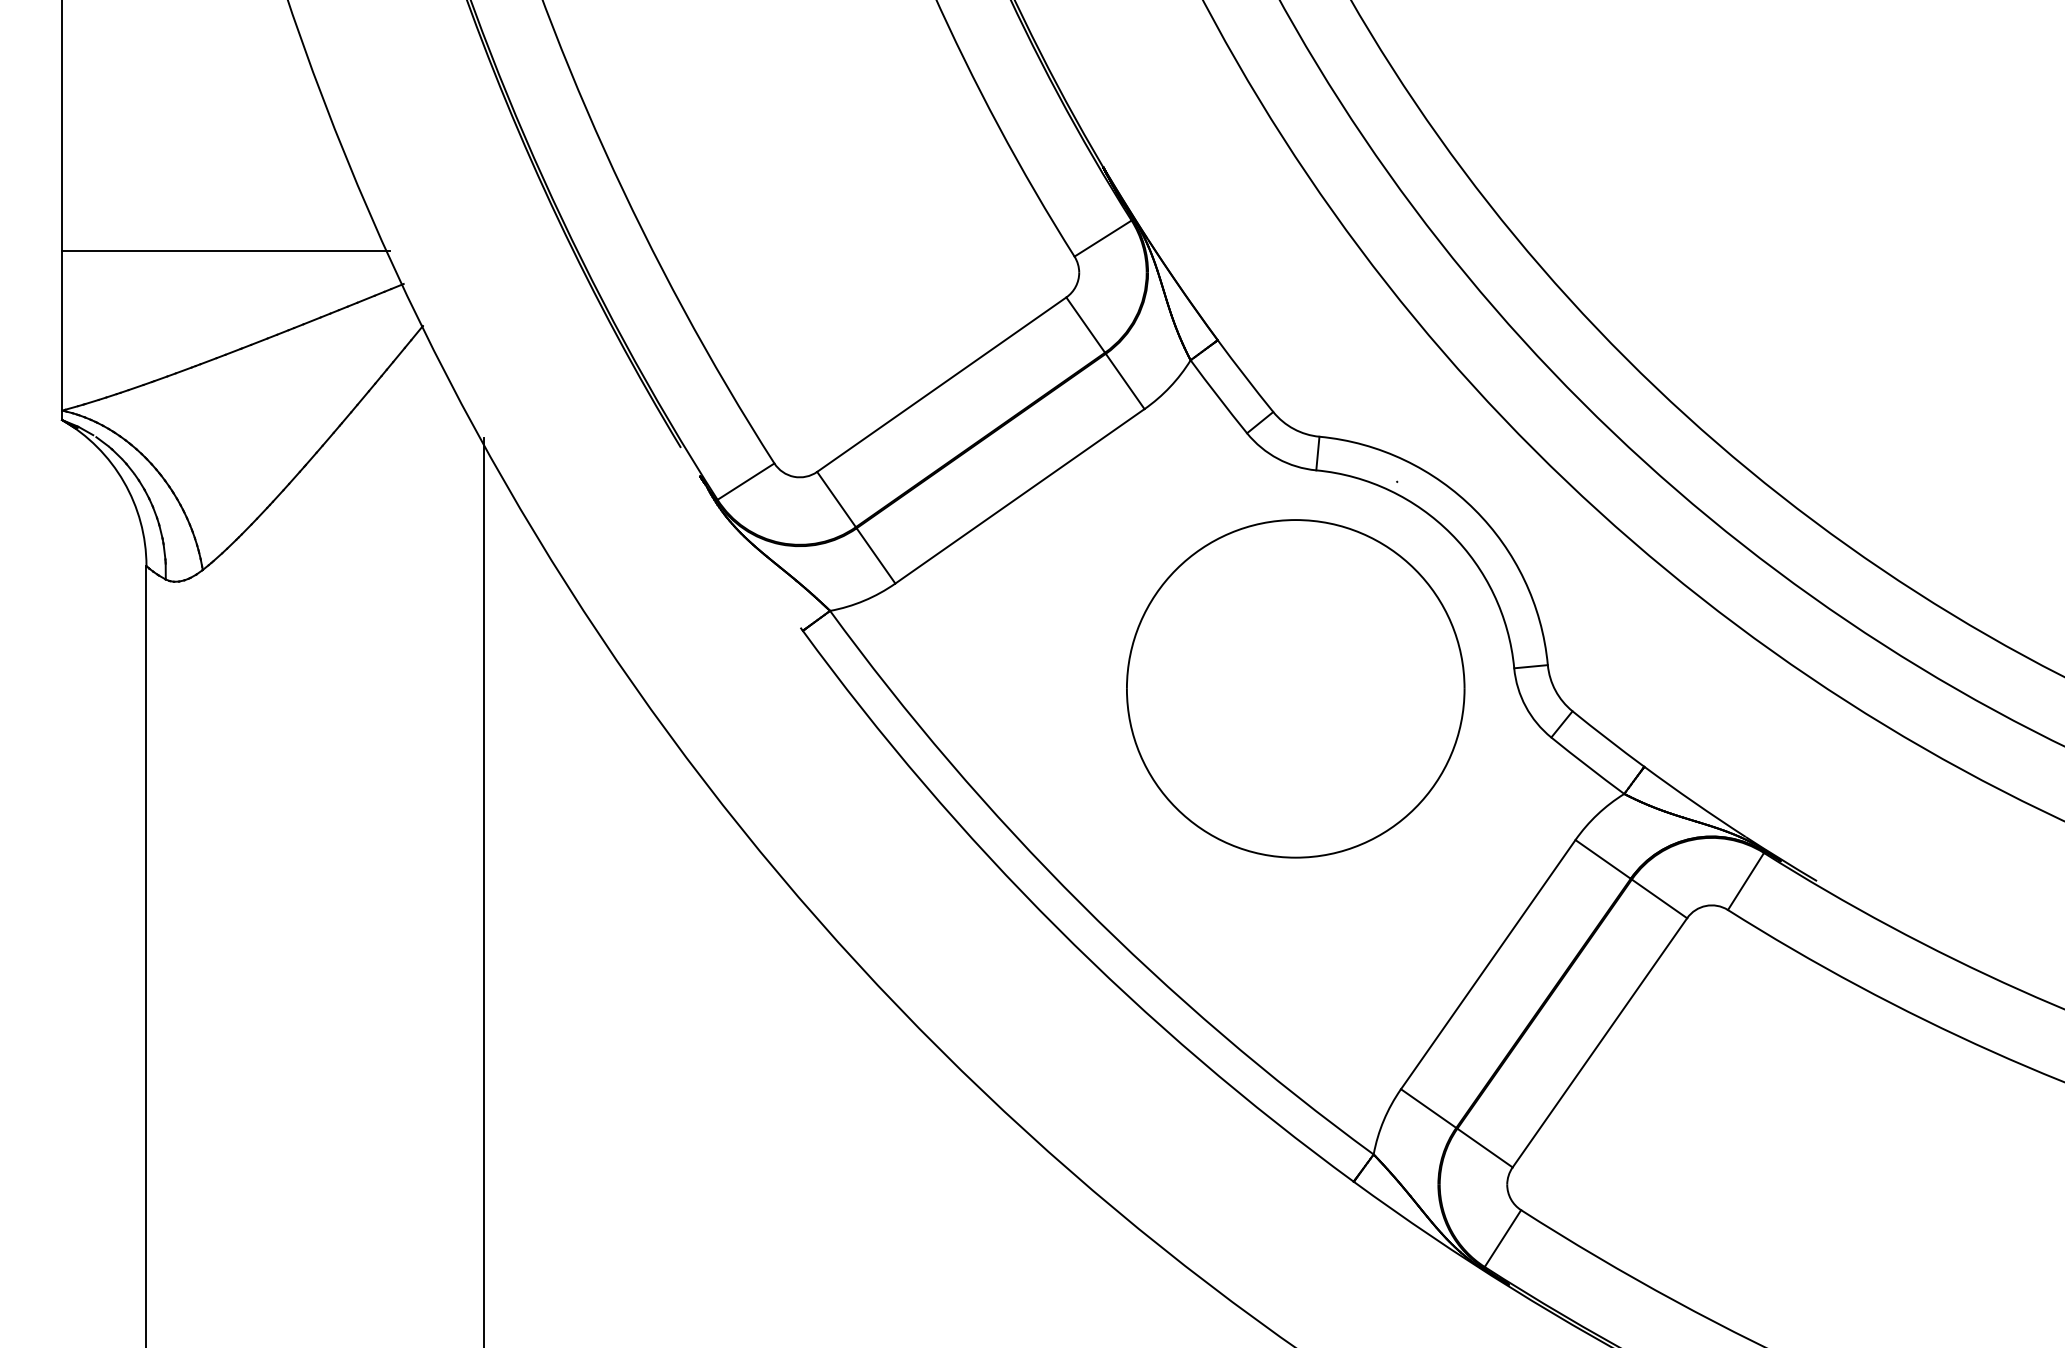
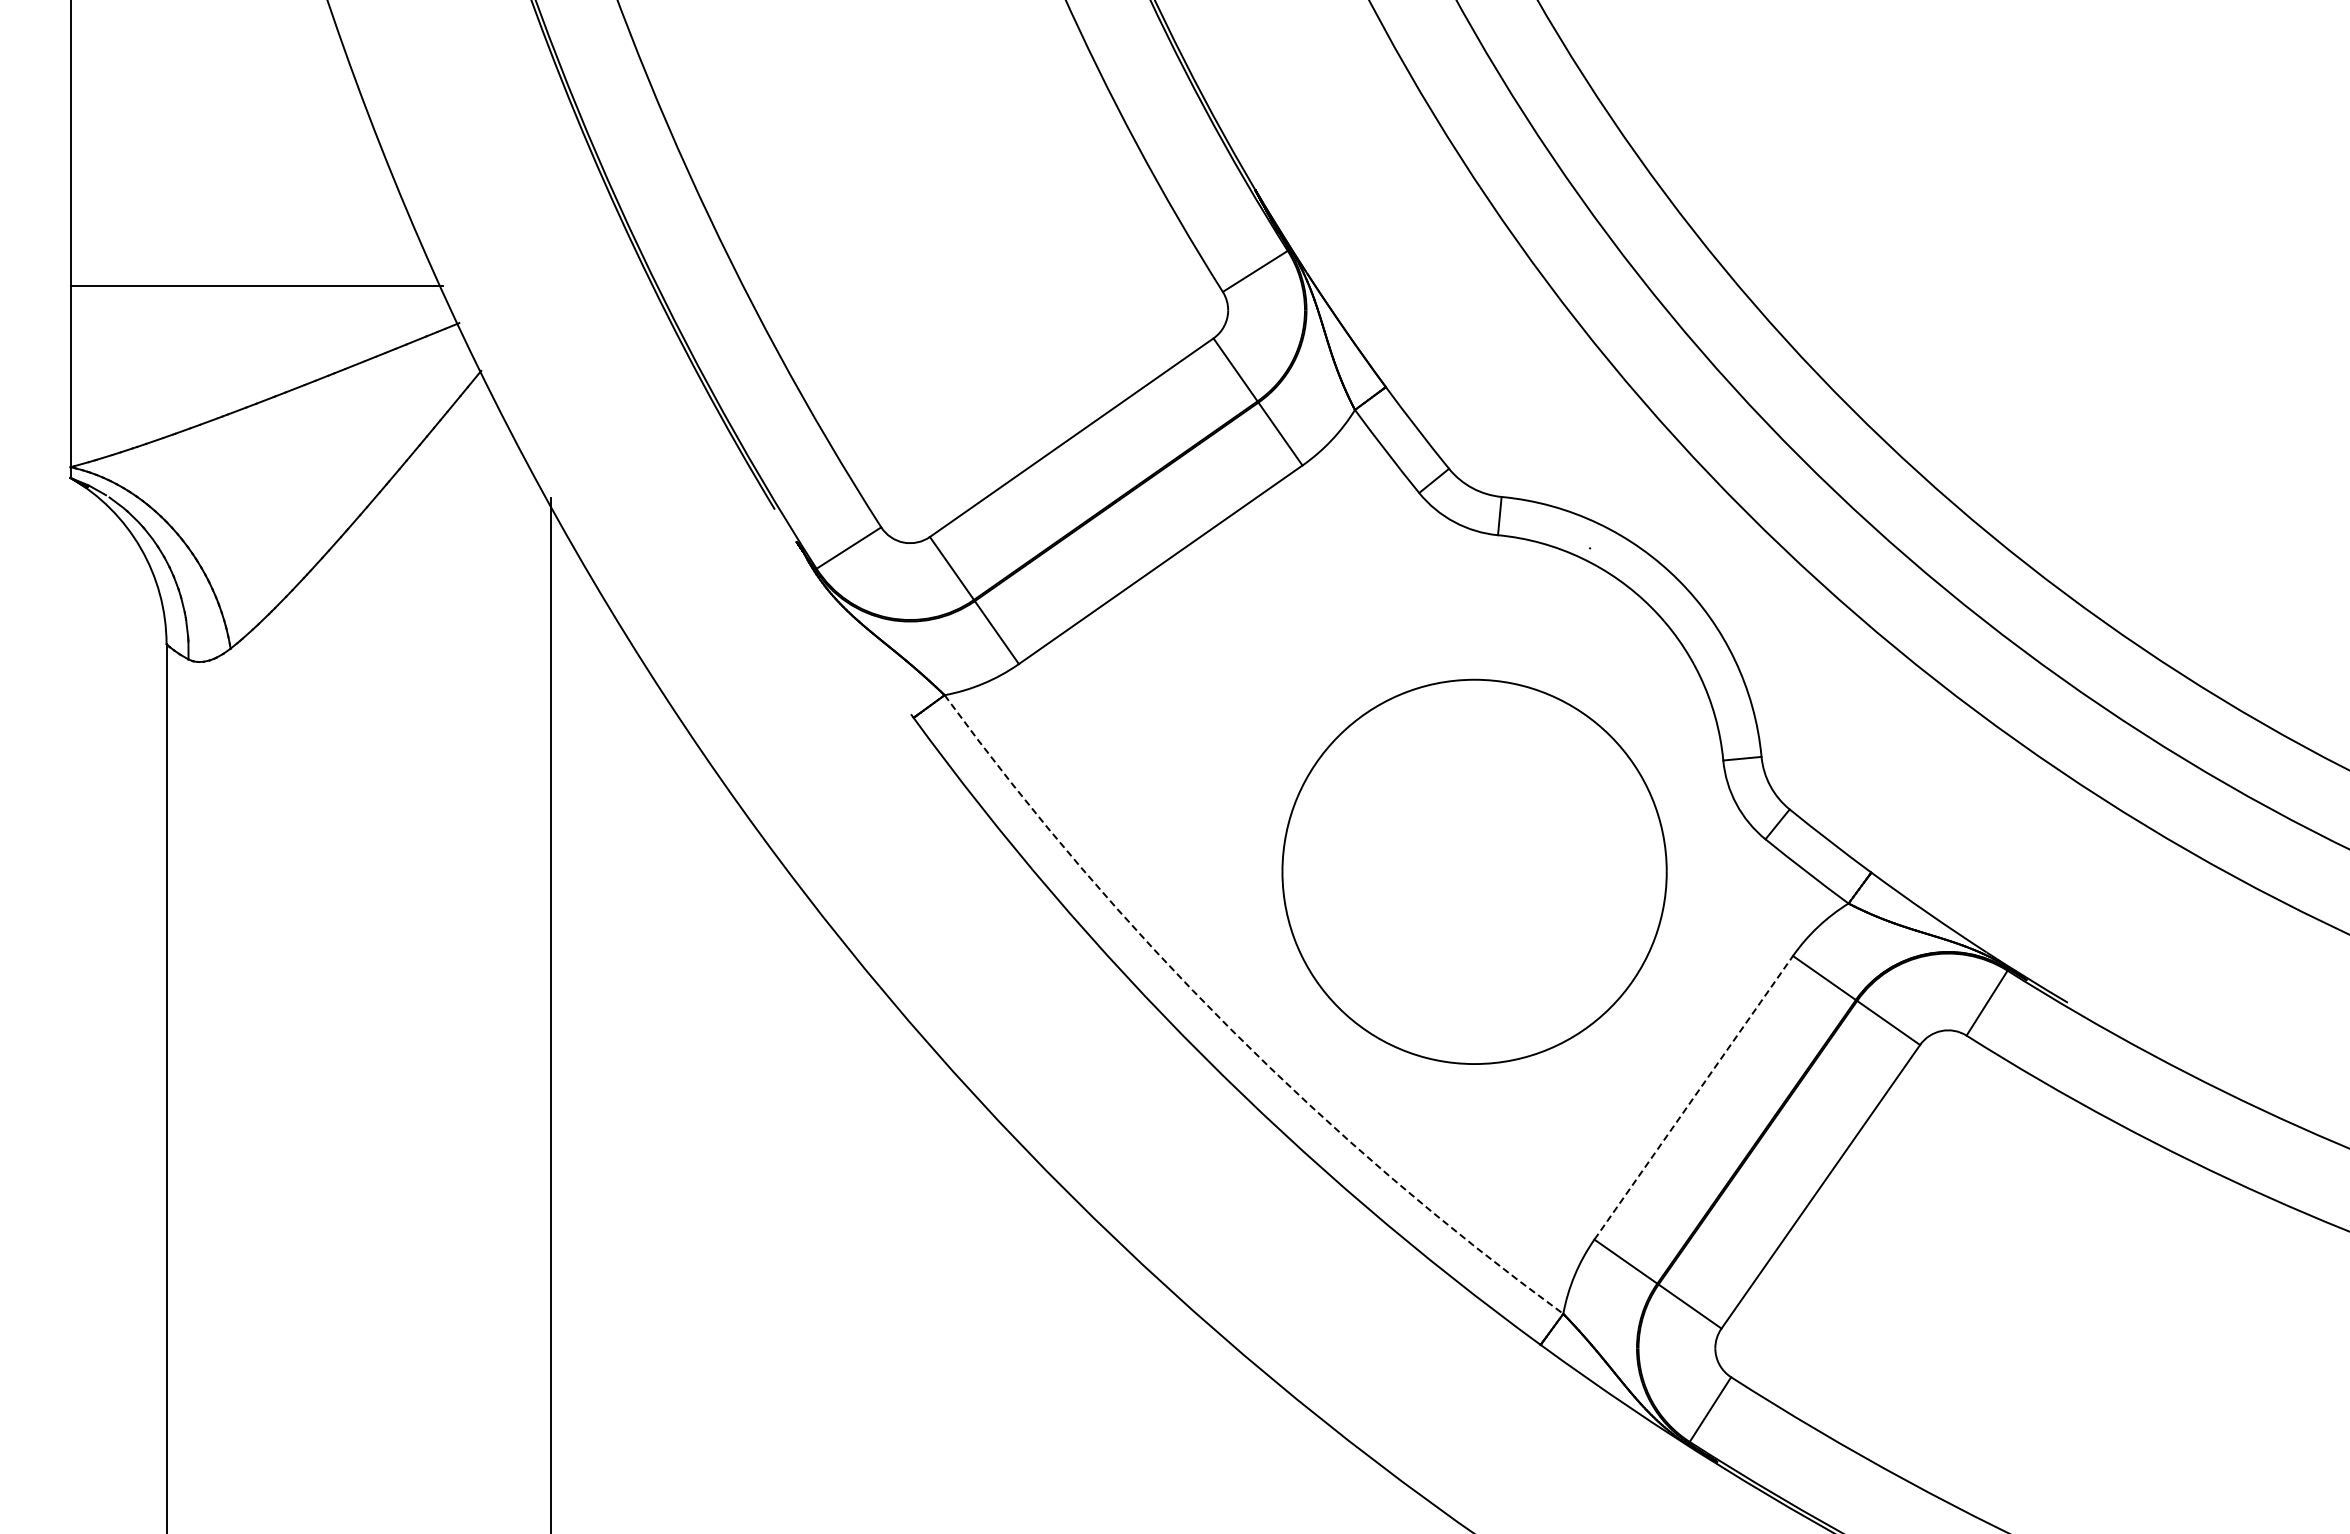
part: (1295, 688) -> (1474, 871), moved
arc: (1081, 903) -> (1230, 1028), solid -> dashed
line: (1488, 964) -> (1694, 1097), solid -> dashed

